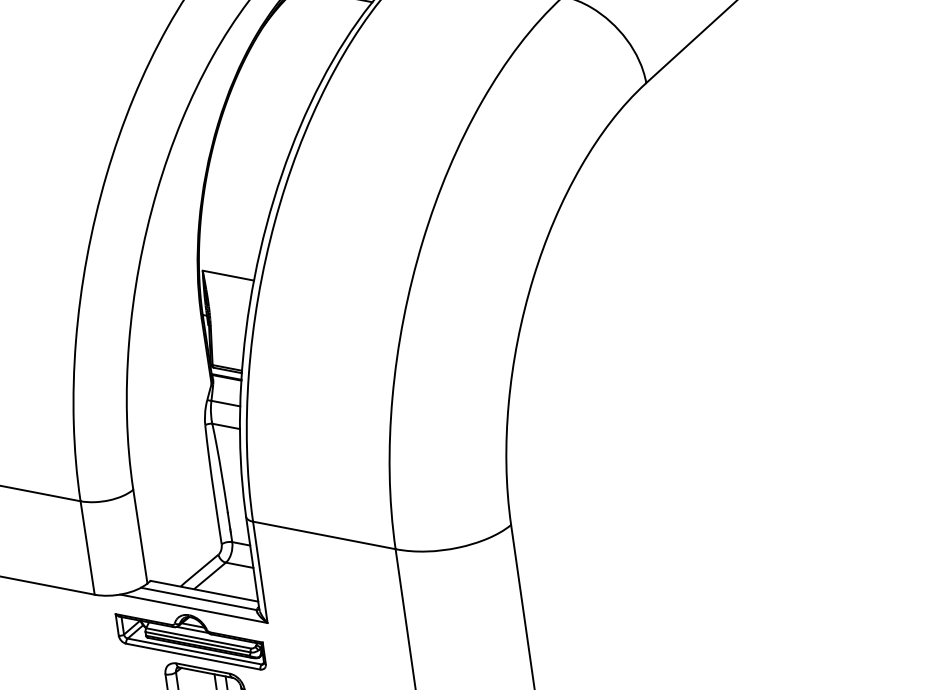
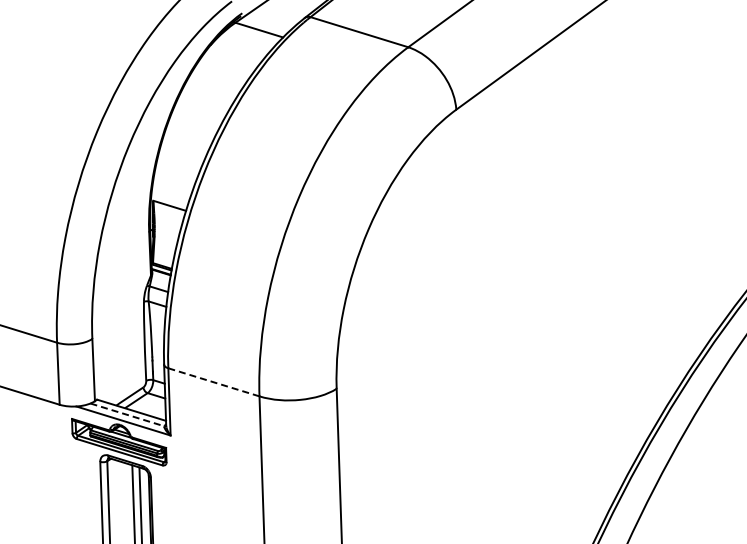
line: (323, 535) -> (213, 382), solid -> dashed
line: (198, 598) -> (127, 414), solid -> dashed

